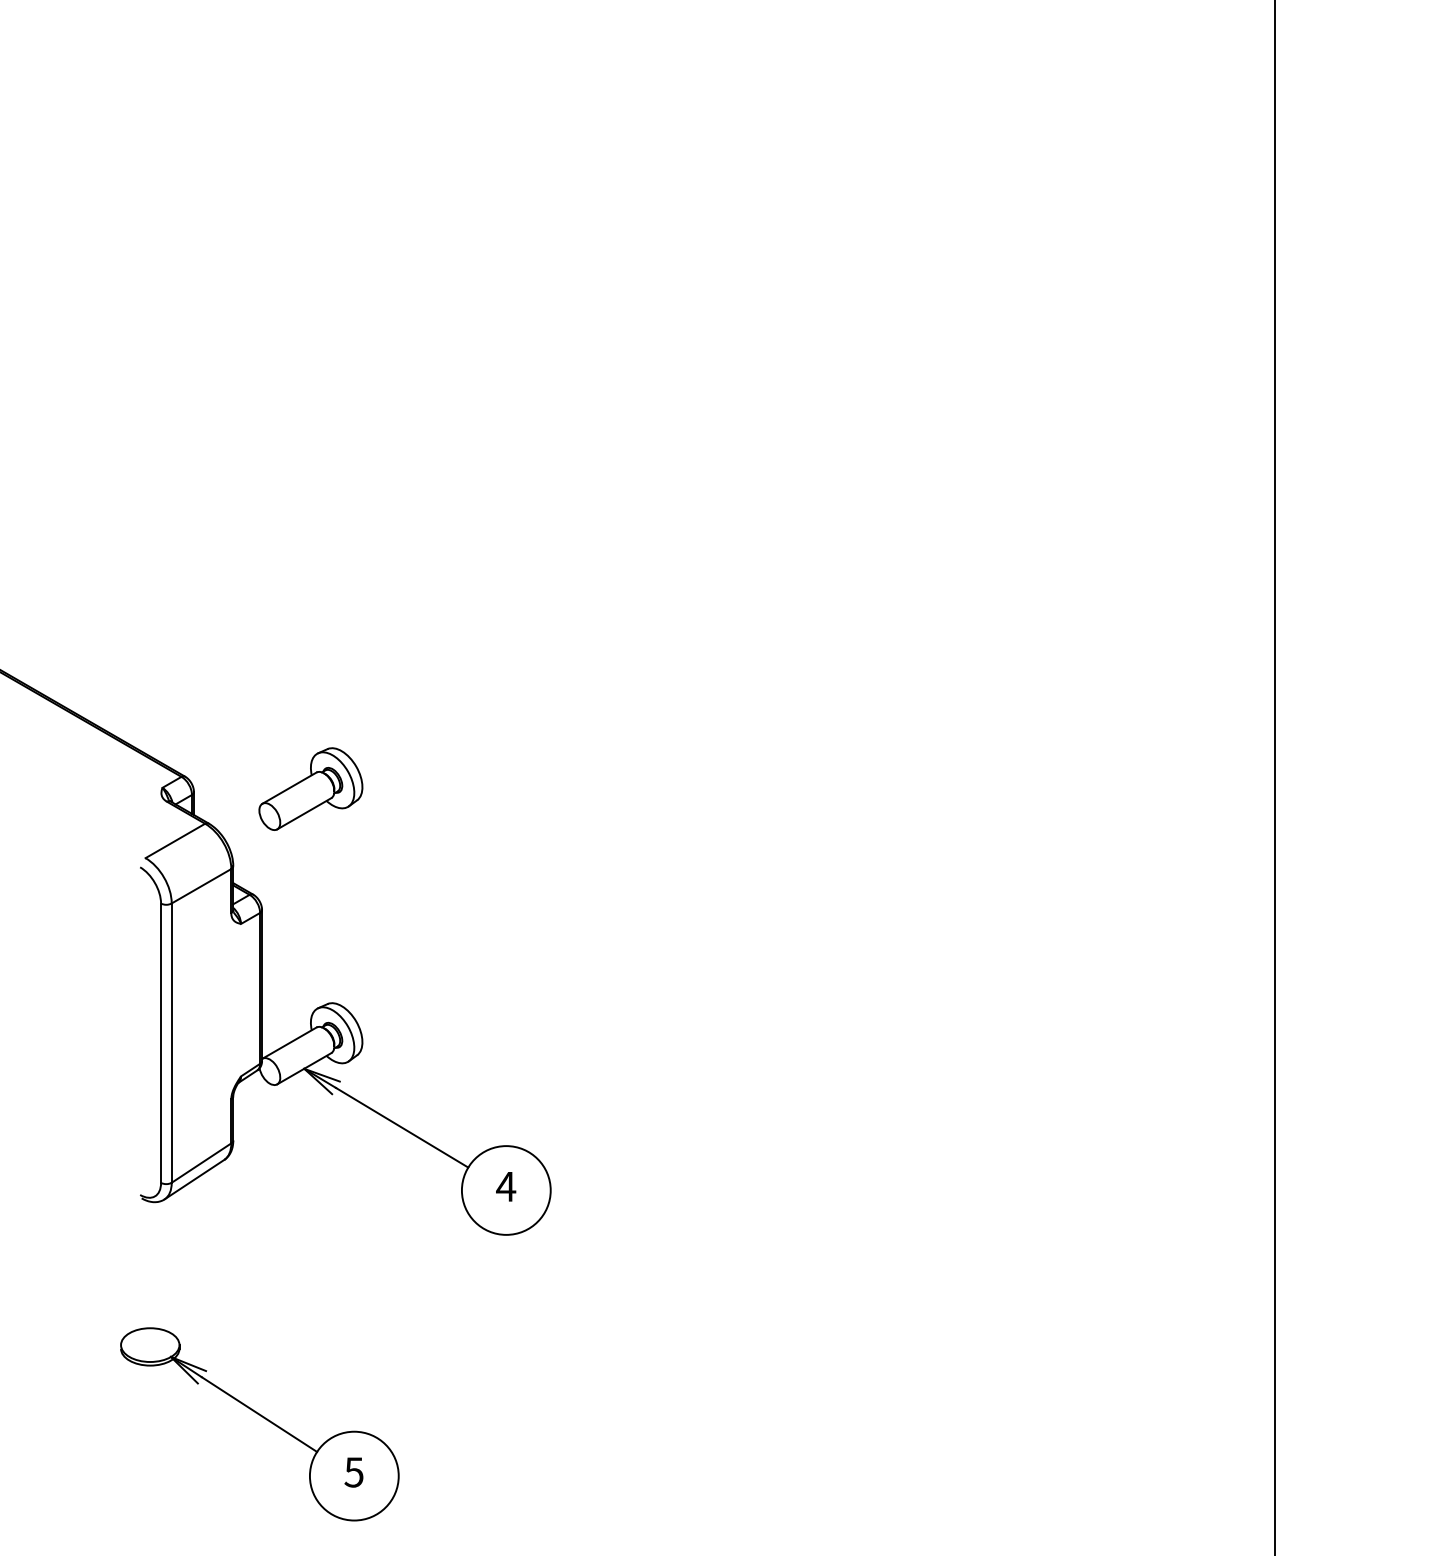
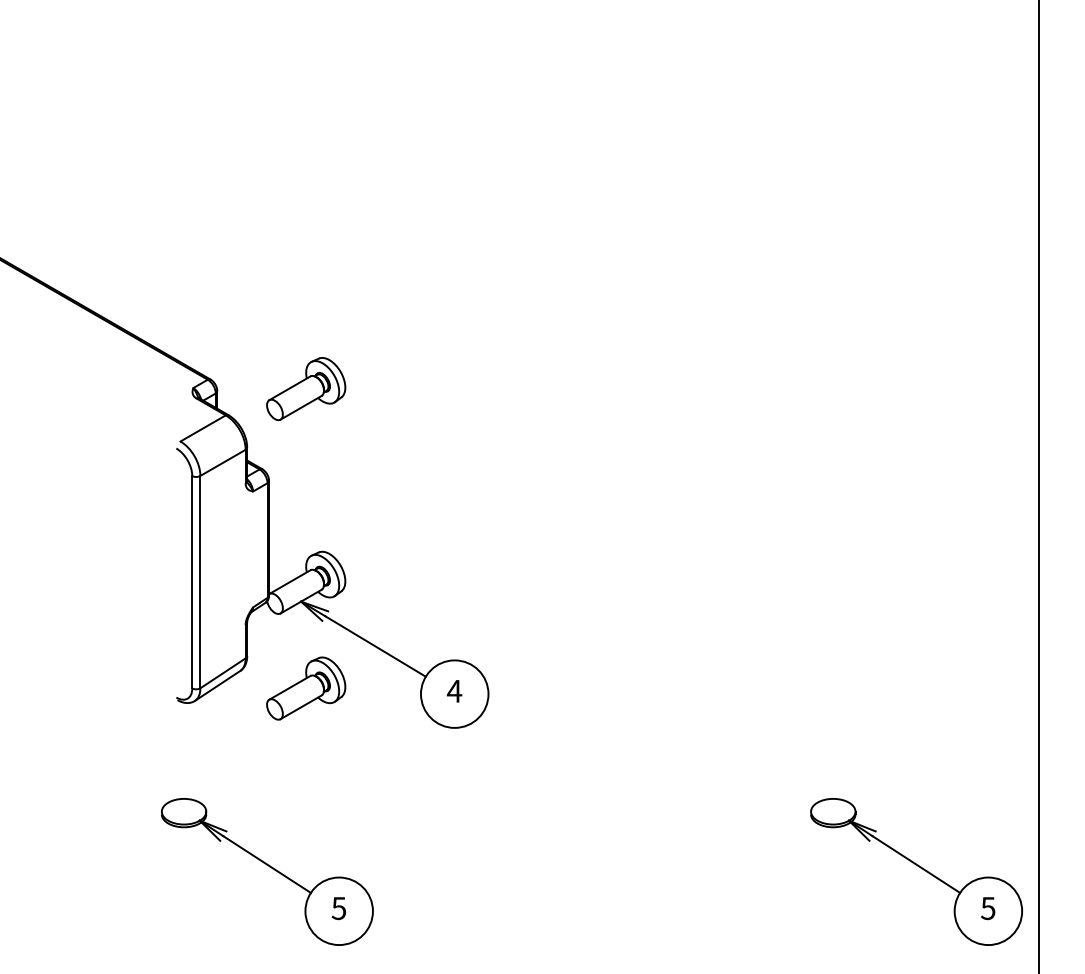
part: (310, 1182) -> (305, 688), added
part: (1117, 1418) -> (919, 867), added

